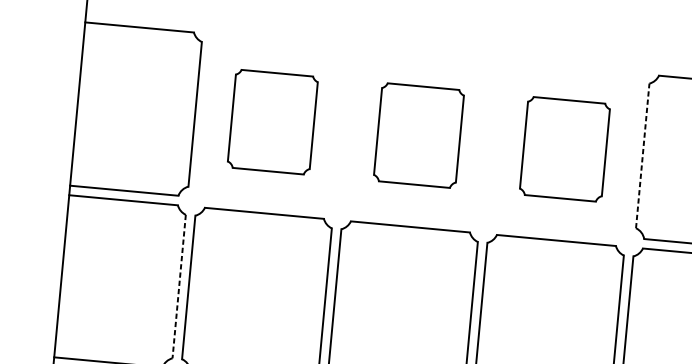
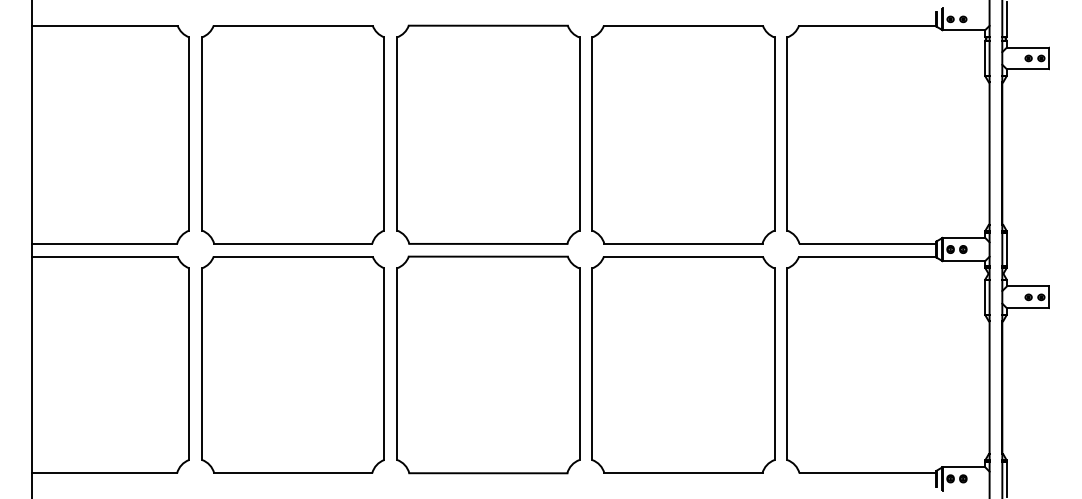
part: (272, 121) -> (292, 134), size x1.67
part: (419, 135) -> (488, 134), size x1.67
part: (564, 149) -> (683, 134), size x1.67
line: (642, 156) -> (787, 134), dashed -> solid
line: (179, 286) -> (189, 364), dashed -> solid

